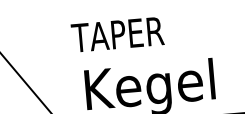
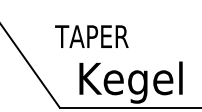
text: (117, 34) -> (91, 36), moved

